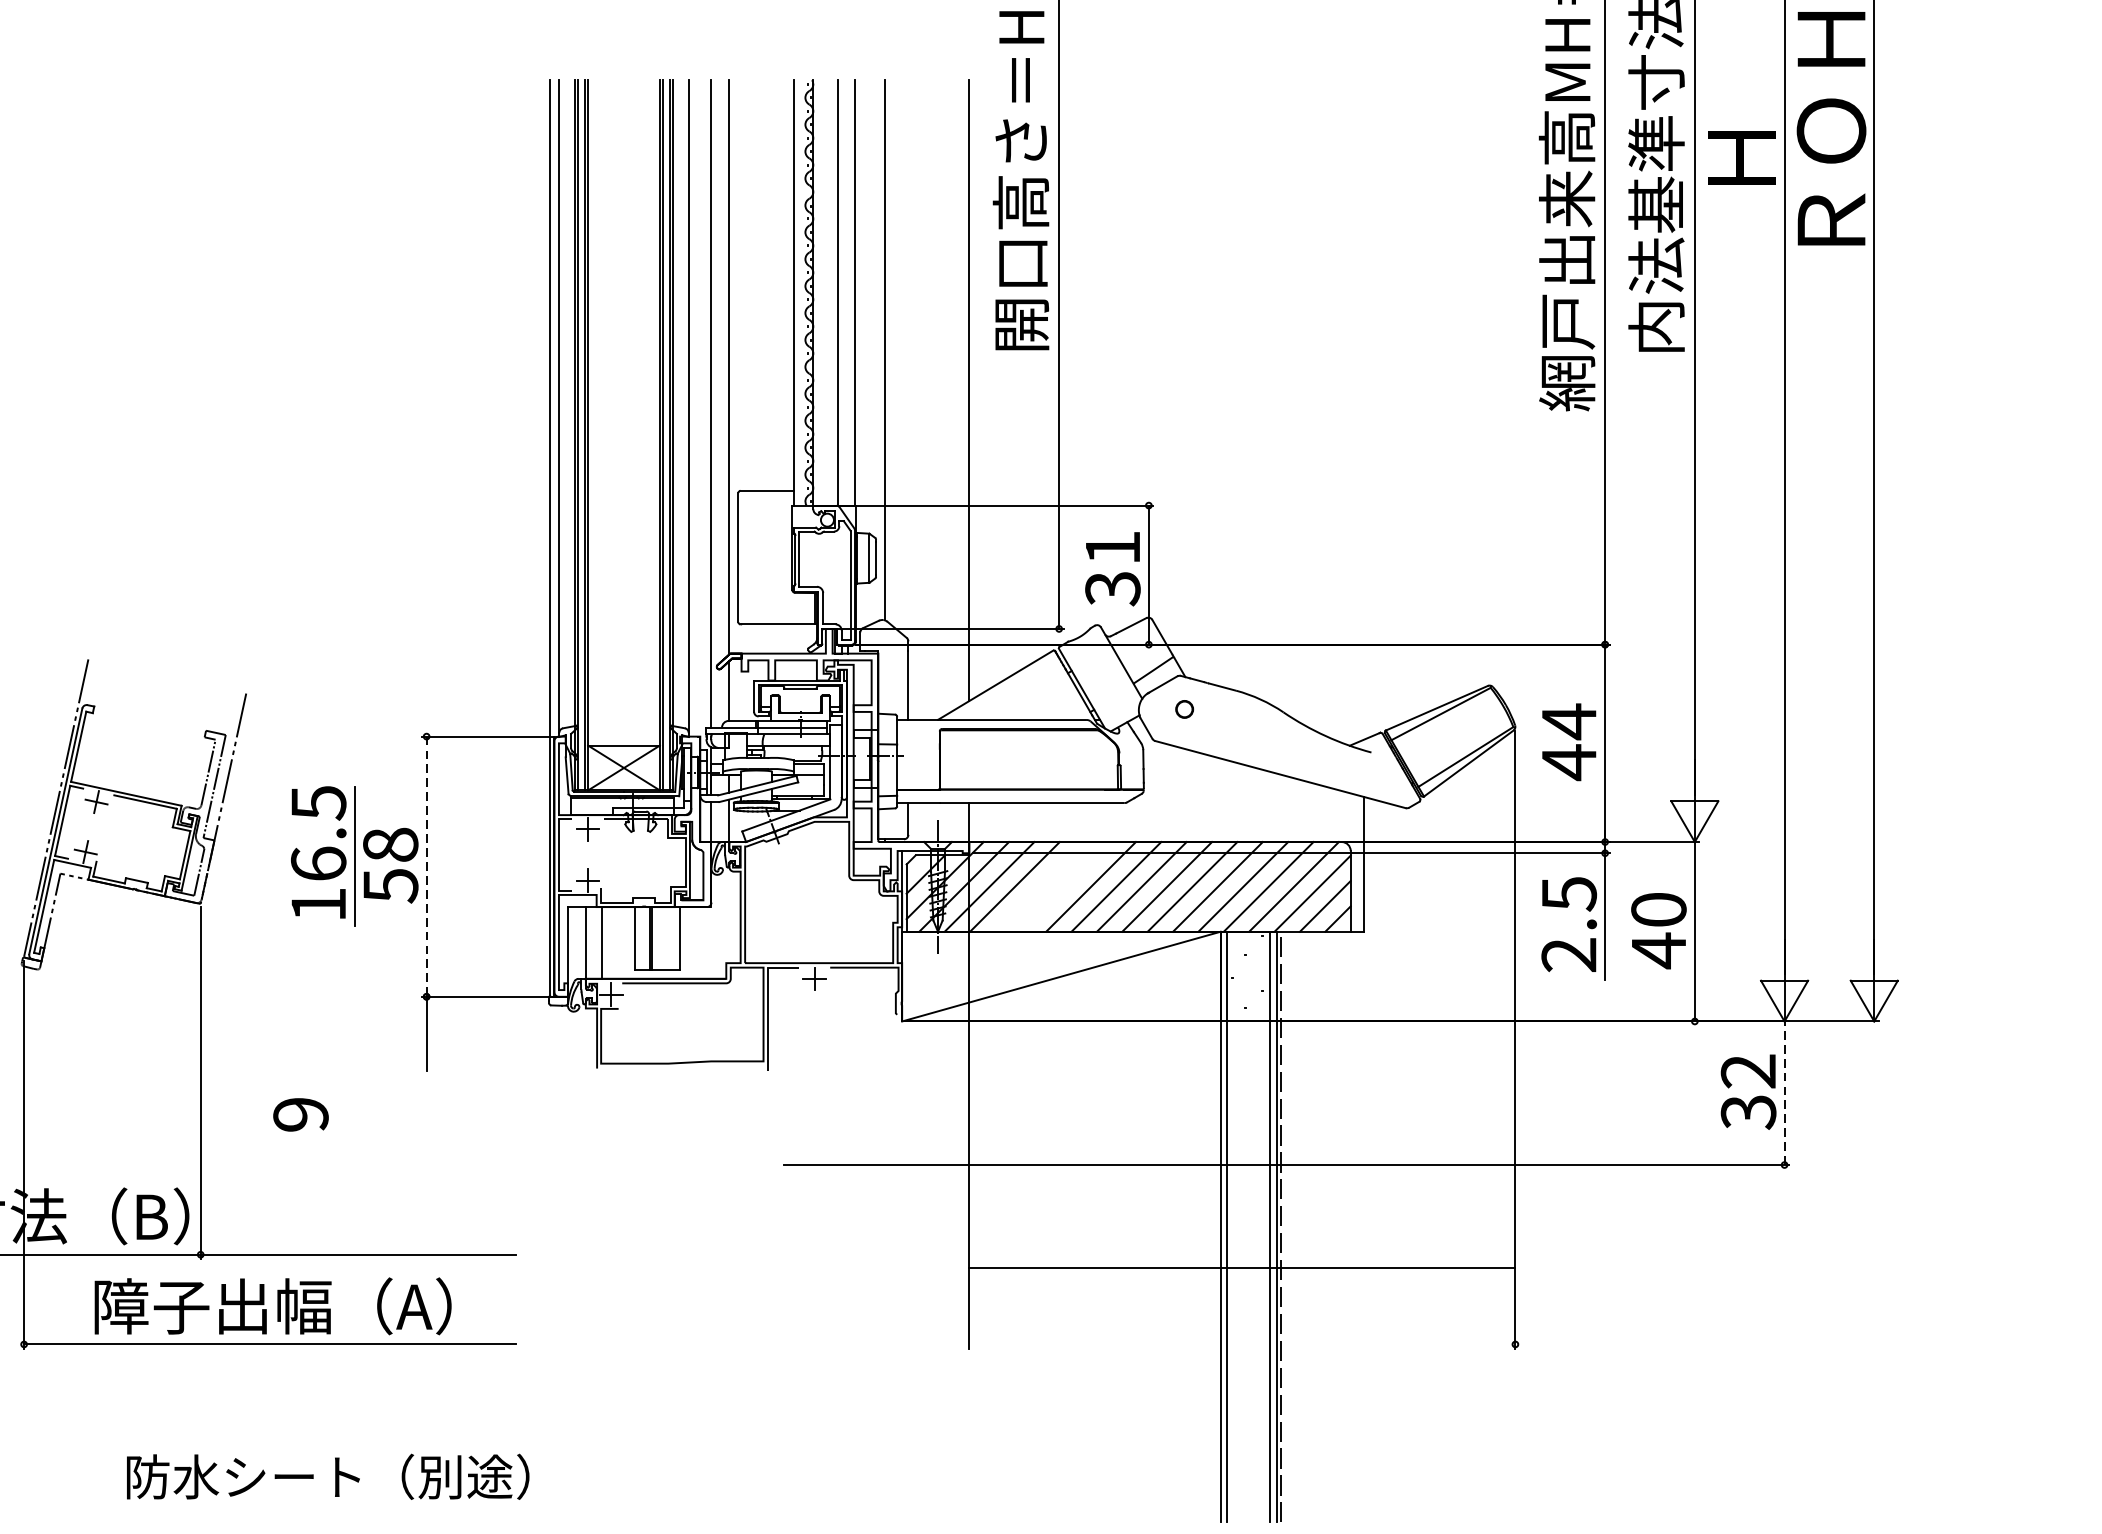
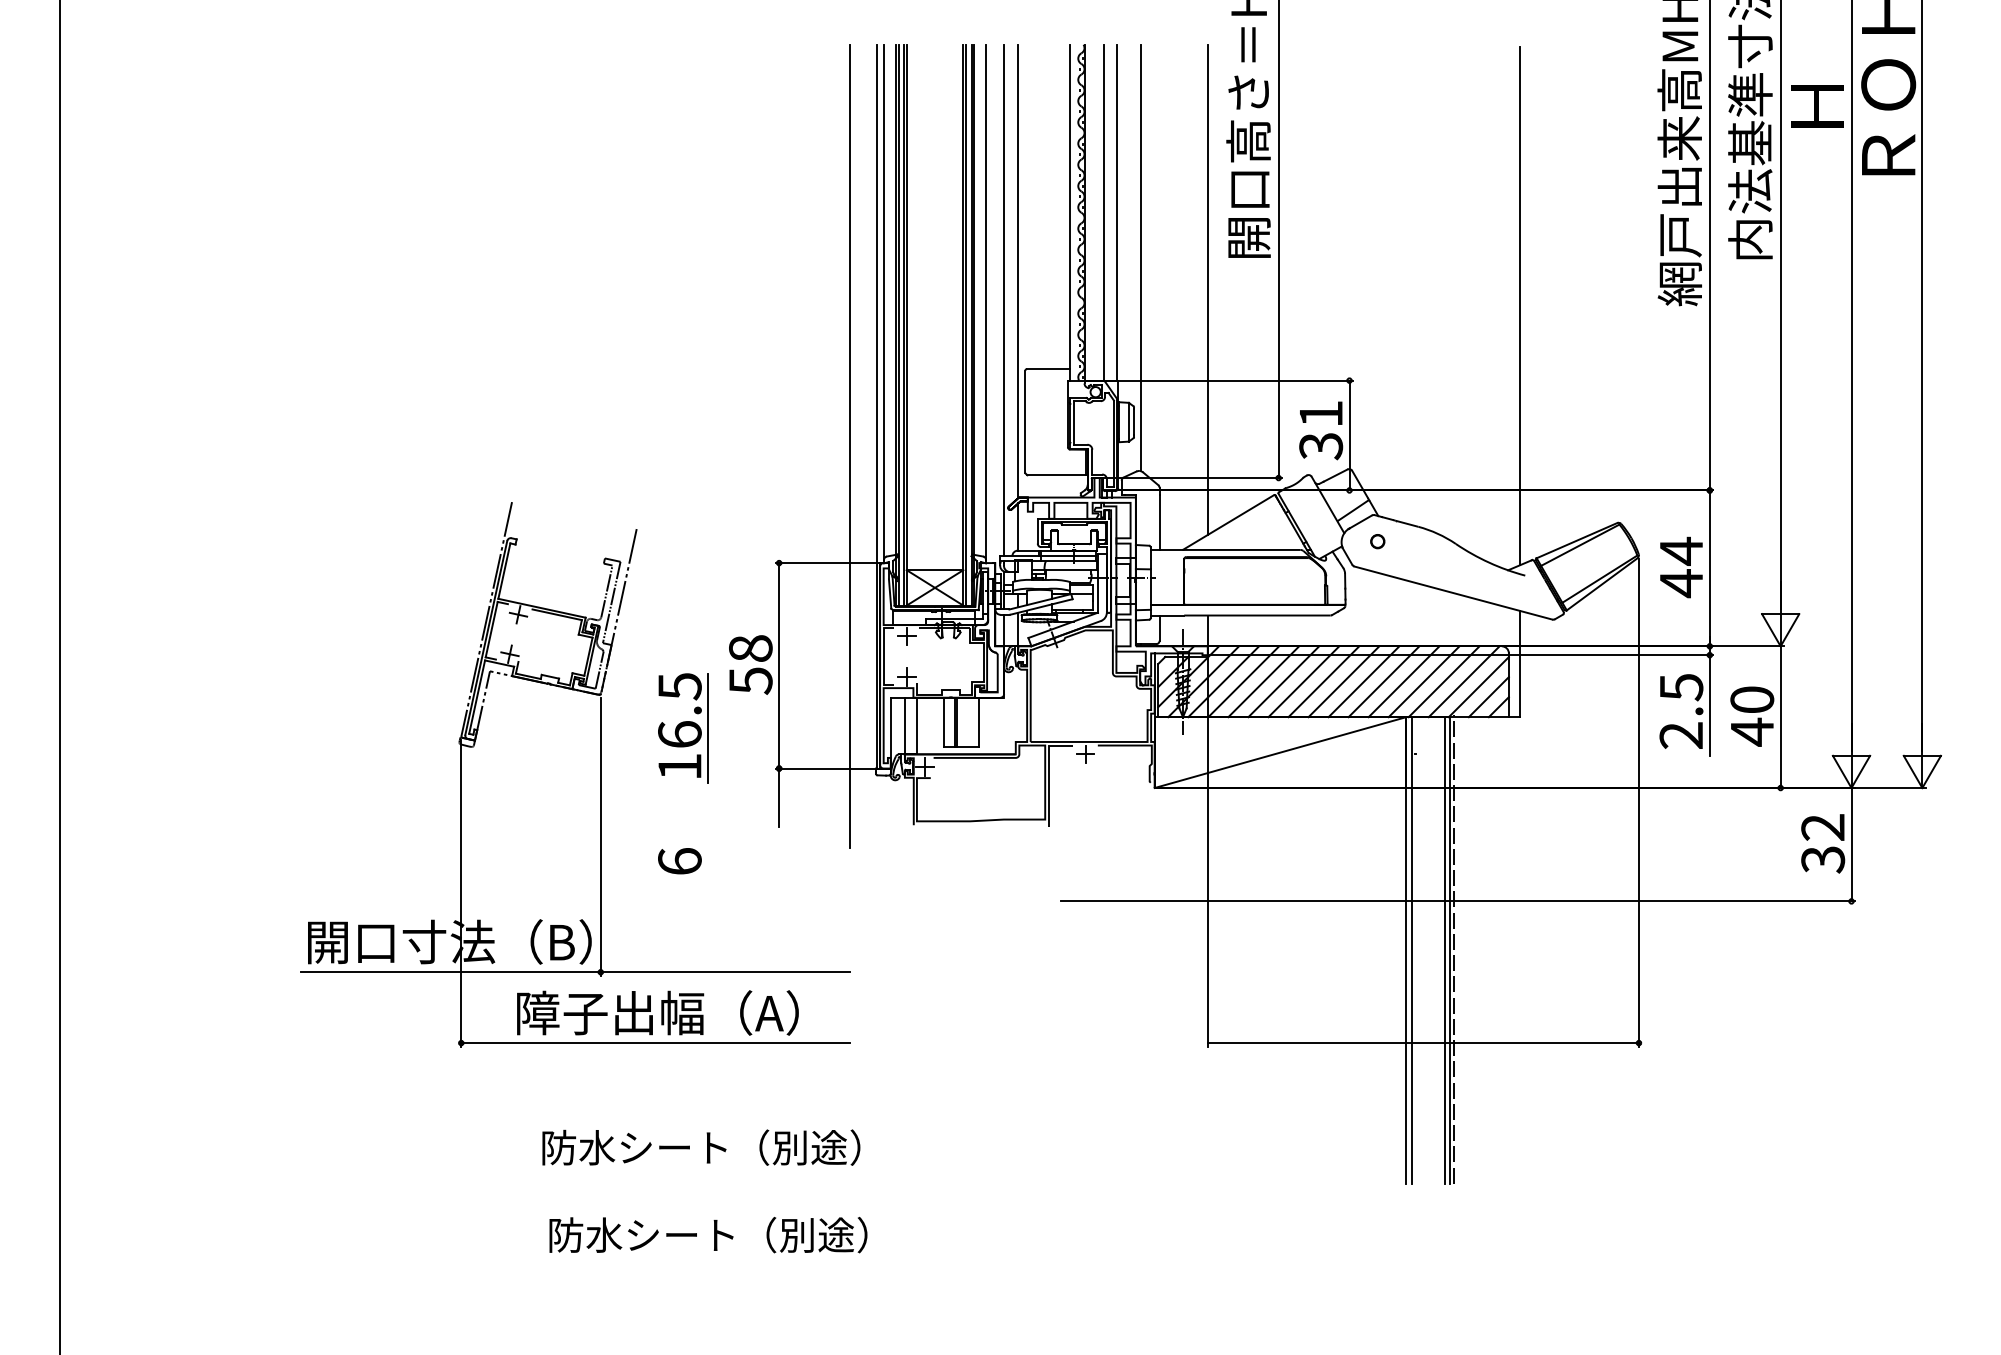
line: (1364, 411) -> (1519, 306), added
line: (516, 588) -> (850, 446), added
part: (323, 856) -> (683, 728), moved
line: (427, 866) -> (779, 665), dashed -> solid
line: (1039, 886) -> (1263, 681), added
line: (1065, 886) -> (1283, 681), added
line: (1784, 1092) -> (1851, 844), dashed -> solid
text: (300, 1114) -> (679, 861), 9 -> 6
line: (1241, 1268) -> (1422, 1043), moved

